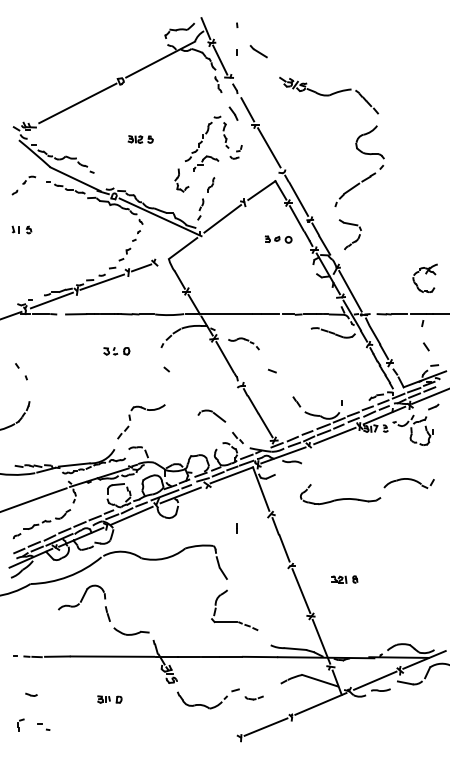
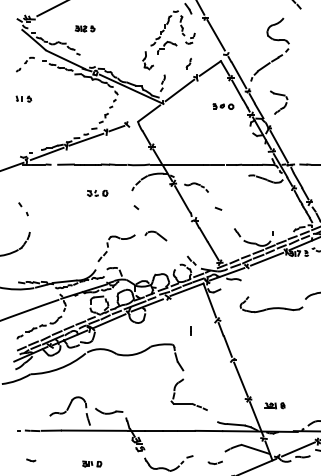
part: (140, 139) -> (84, 28), moved
part: (364, 154) -> (273, 40), moved
part: (211, 184) -> (189, 63), moved
part: (211, 415) -> (155, 235), moved
part: (344, 579) -> (274, 405), moved
part: (84, 602) -> (70, 410), moved
part: (253, 697) -> (214, 462), moved

